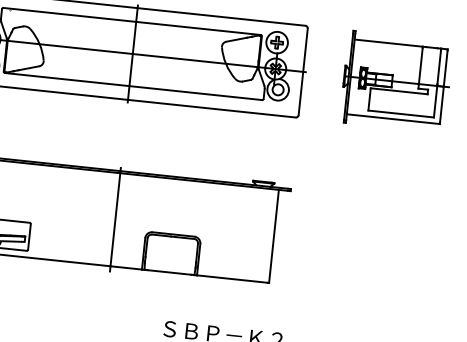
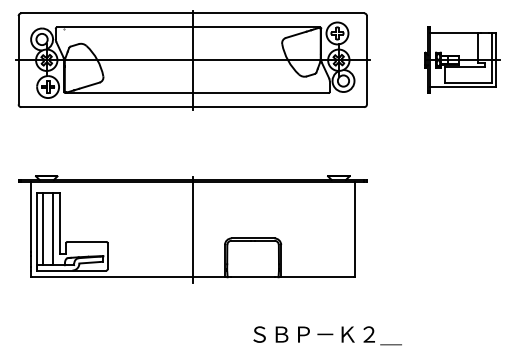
part: (396, 80) -> (462, 59), size x0.7

